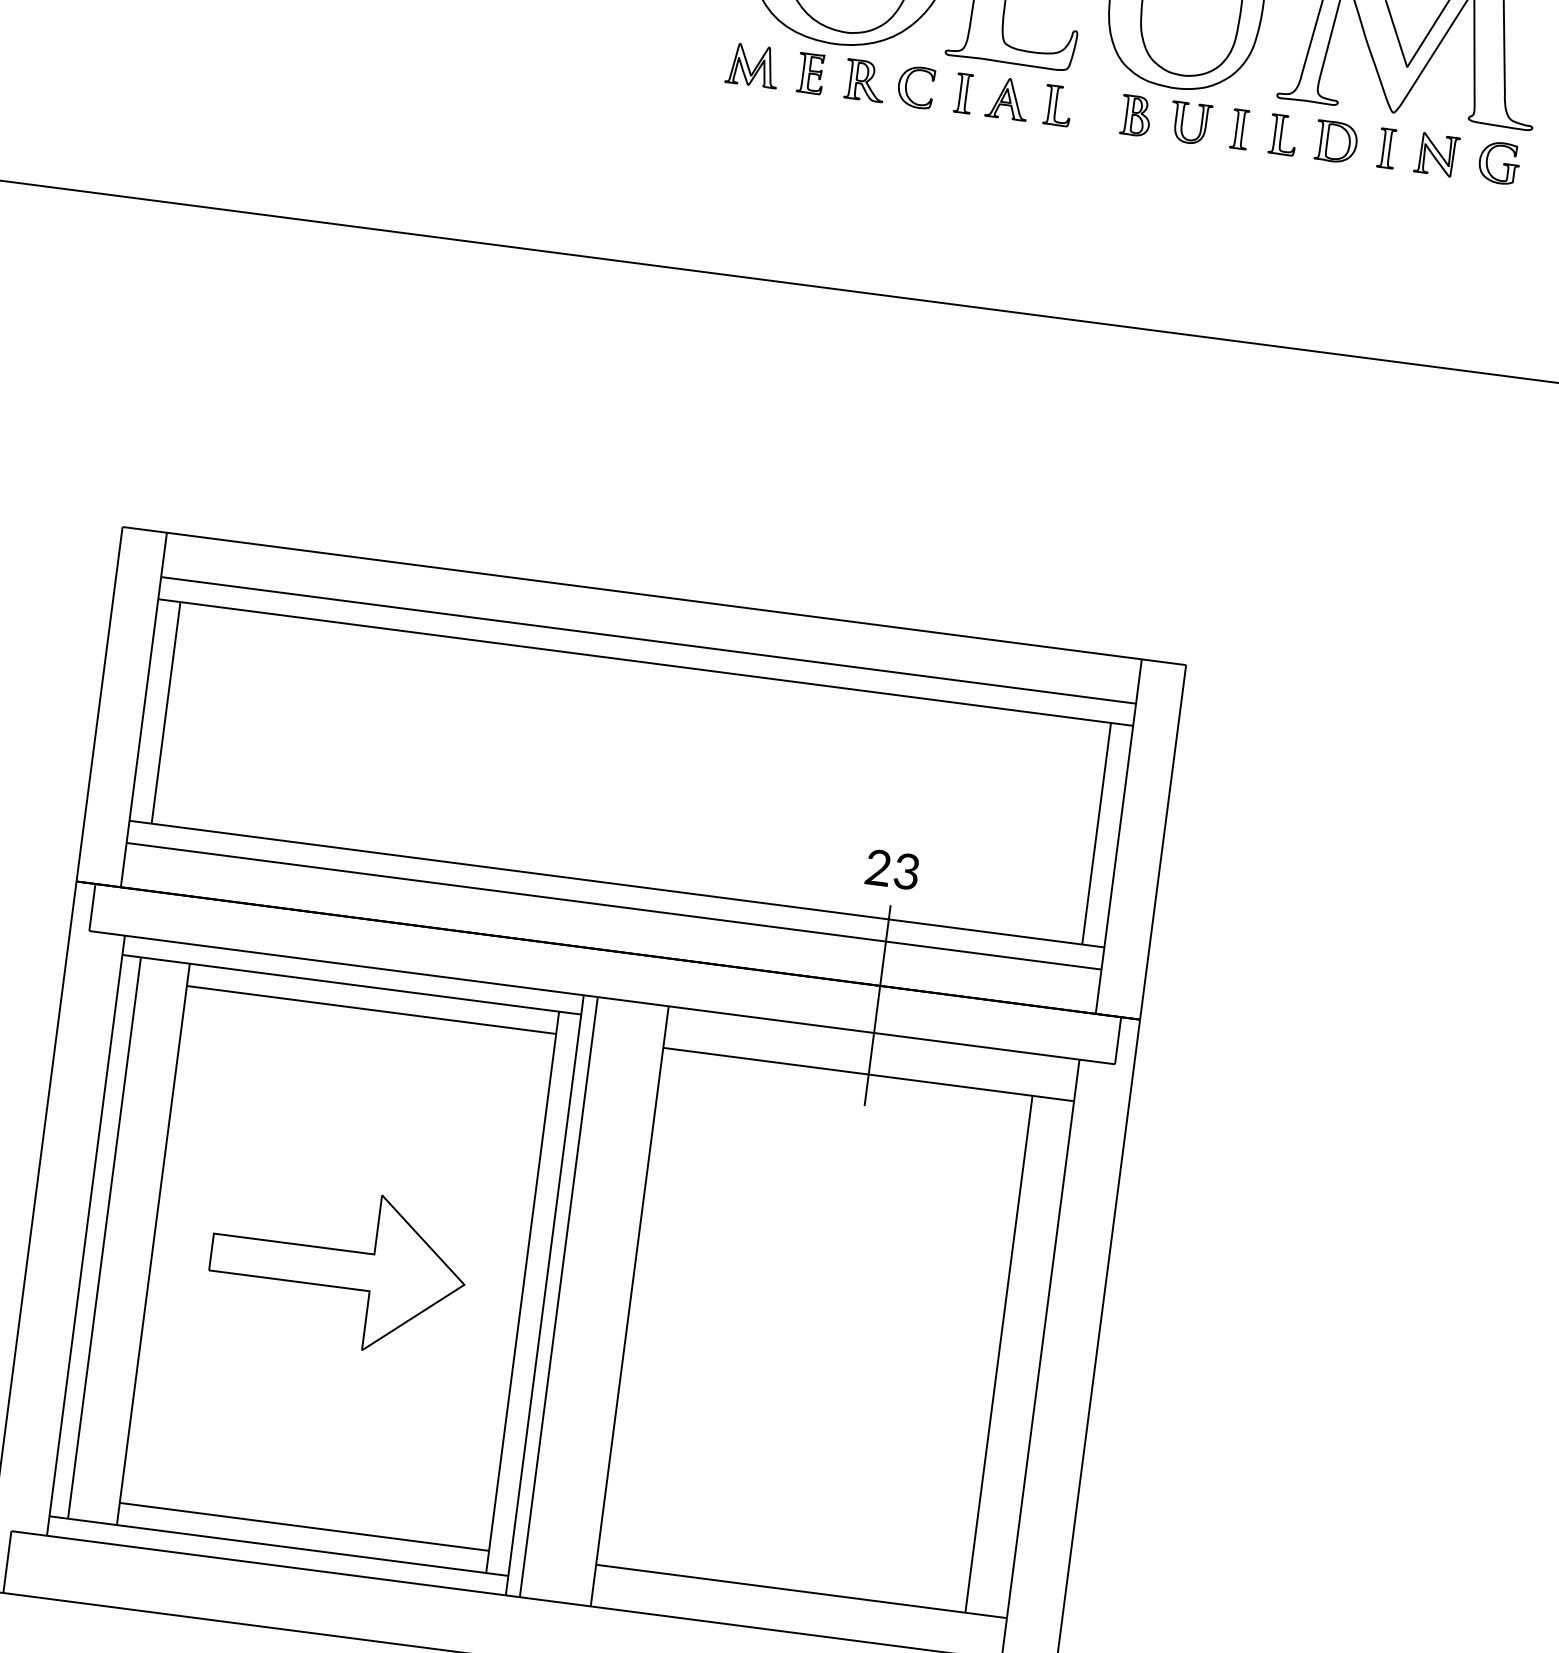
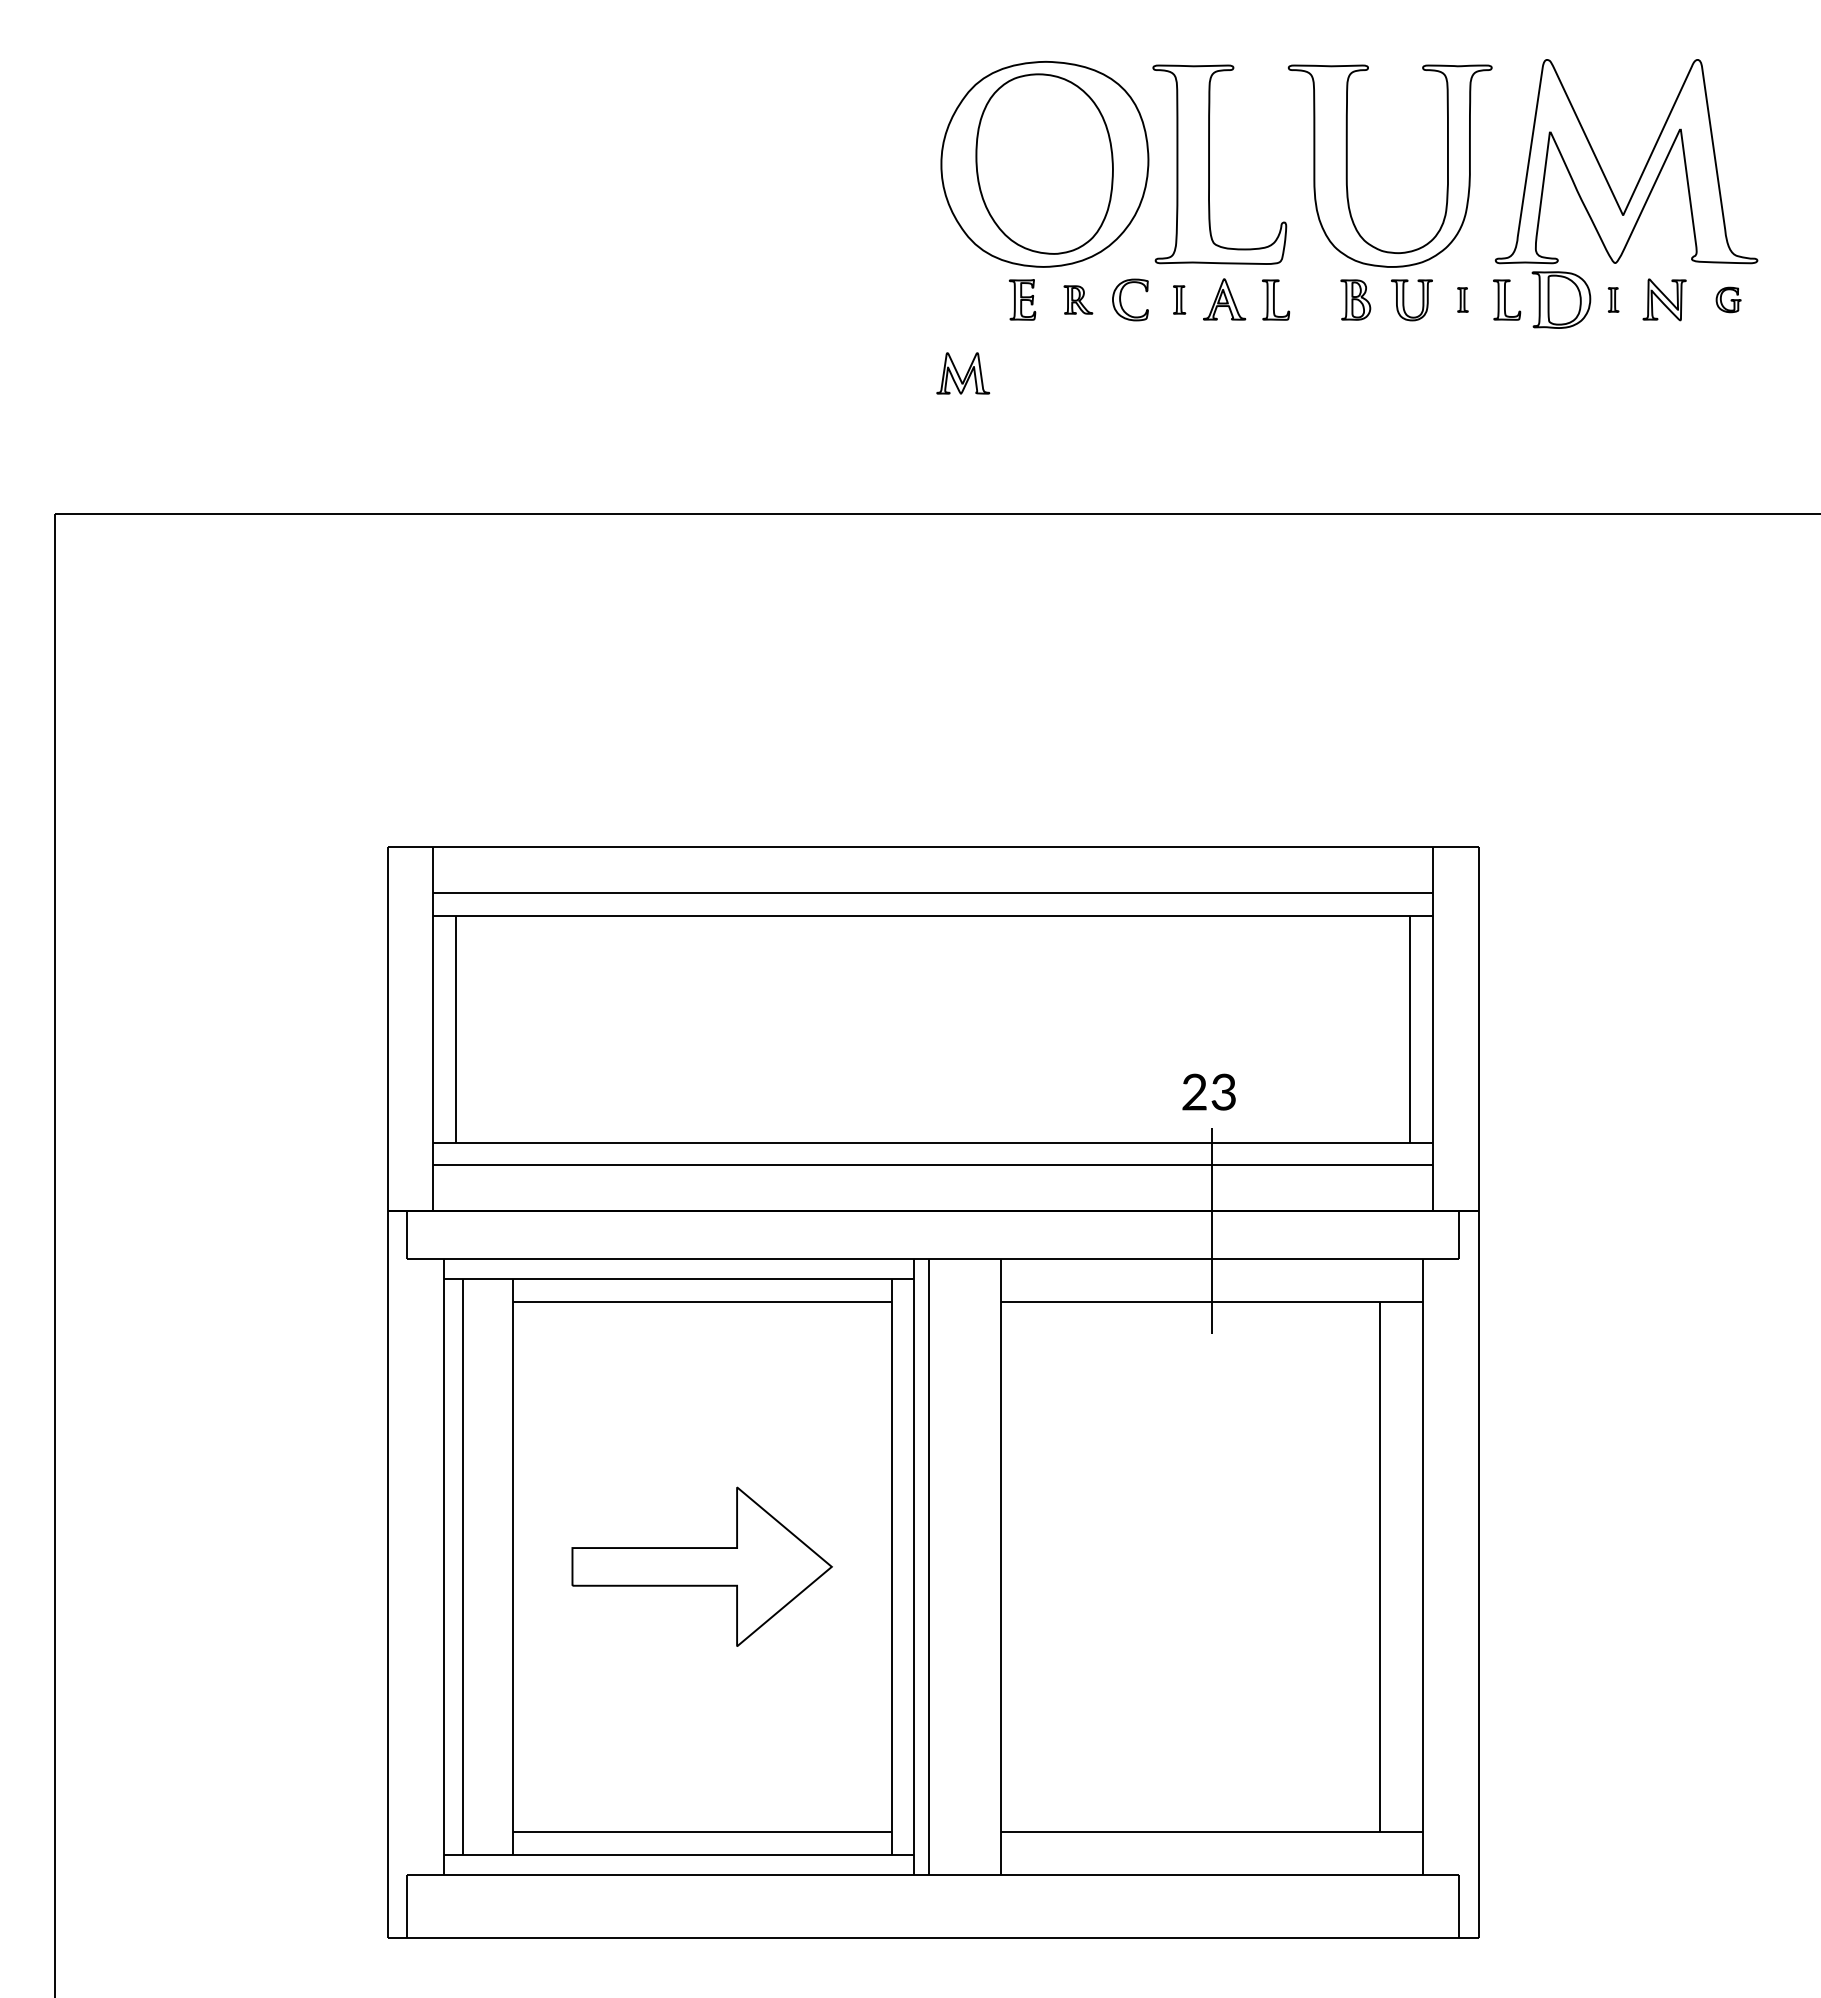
part: (753, 65) -> (963, 373), moved
part: (865, 80) -> (1078, 299), size x0.7
part: (963, 93) -> (1179, 299), size x0.7
part: (1239, 128) -> (1462, 299), size x0.6
part: (1336, 142) -> (1561, 300), size x1.4
part: (1387, 147) -> (1613, 299), size x0.6
part: (1499, 162) -> (1728, 299), size x0.6

